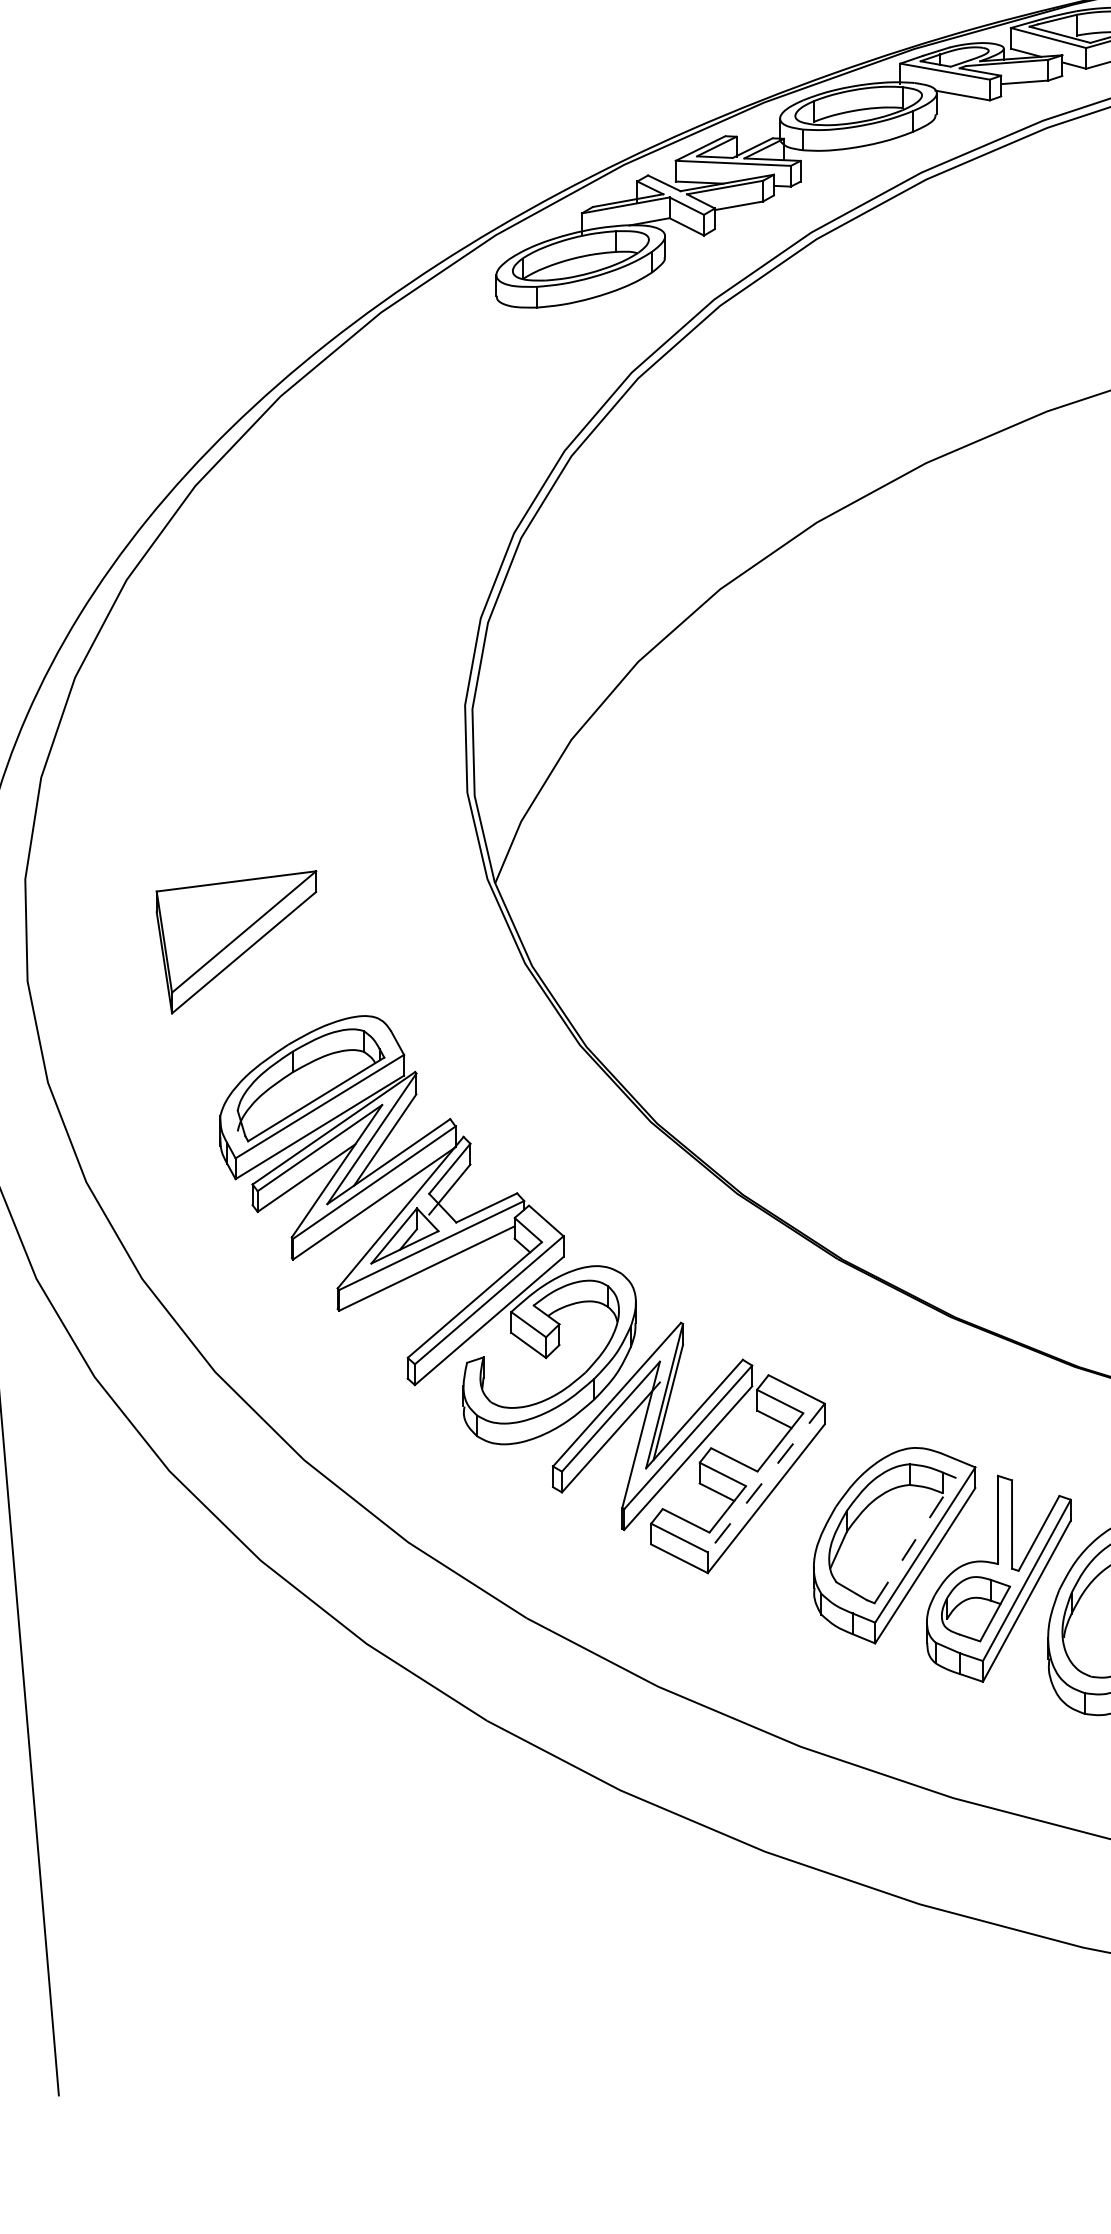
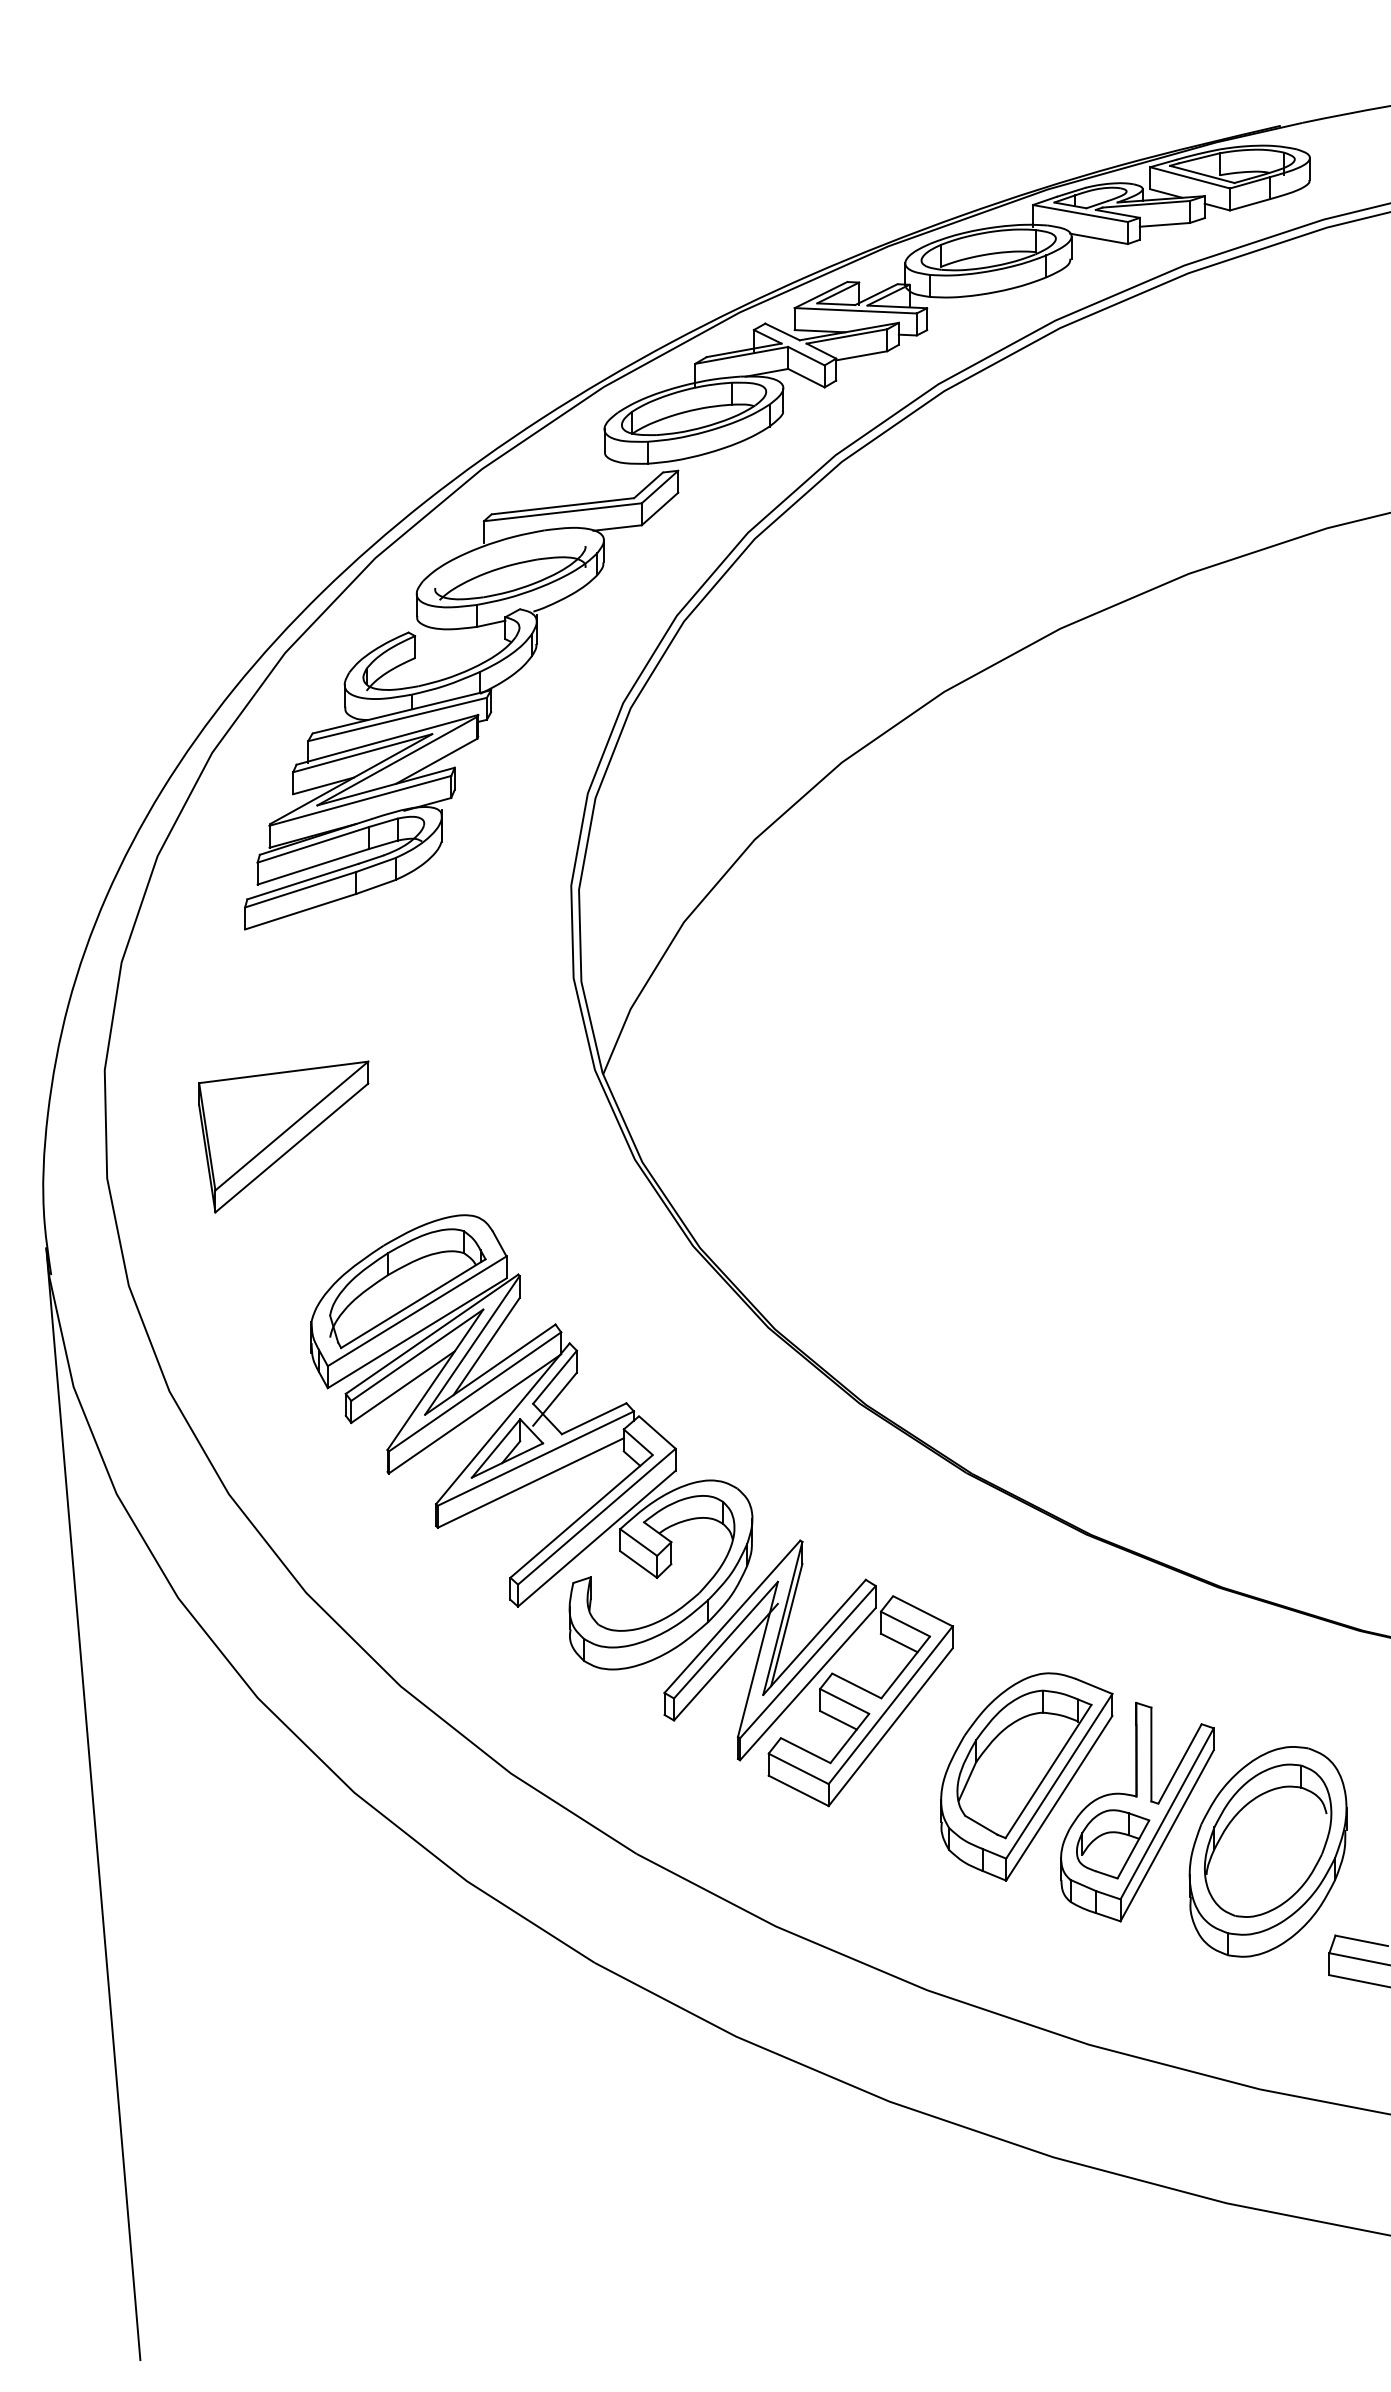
part: (361, 529) -> (461, 699), added
part: (236, 941) -> (283, 1136), moved
line: (766, 1478) -> (890, 1705), dashed -> solid
line: (915, 1540) -> (1048, 1771), dashed -> solid

